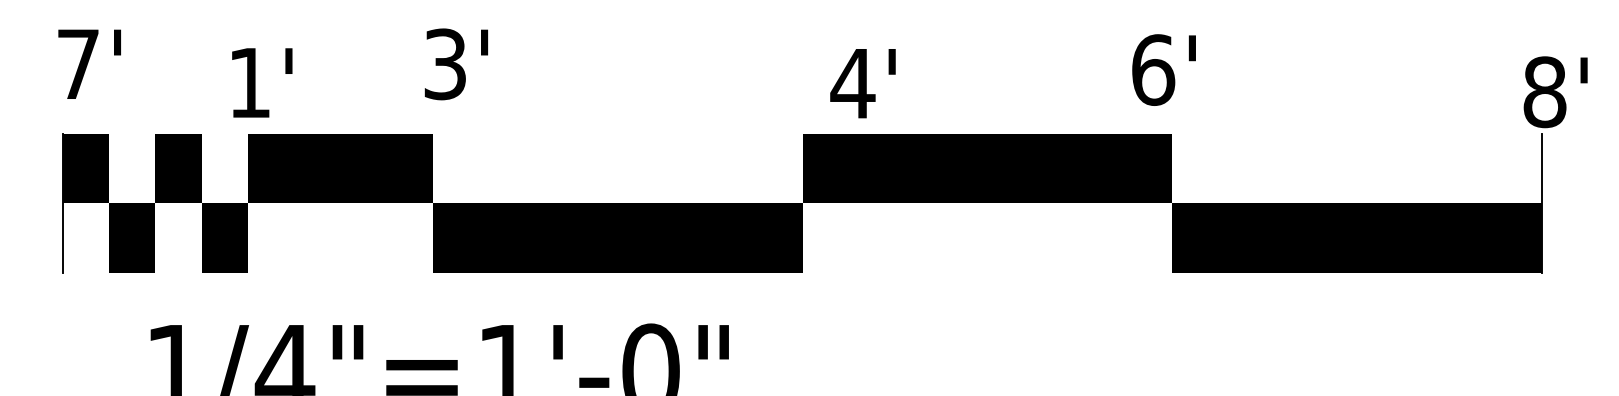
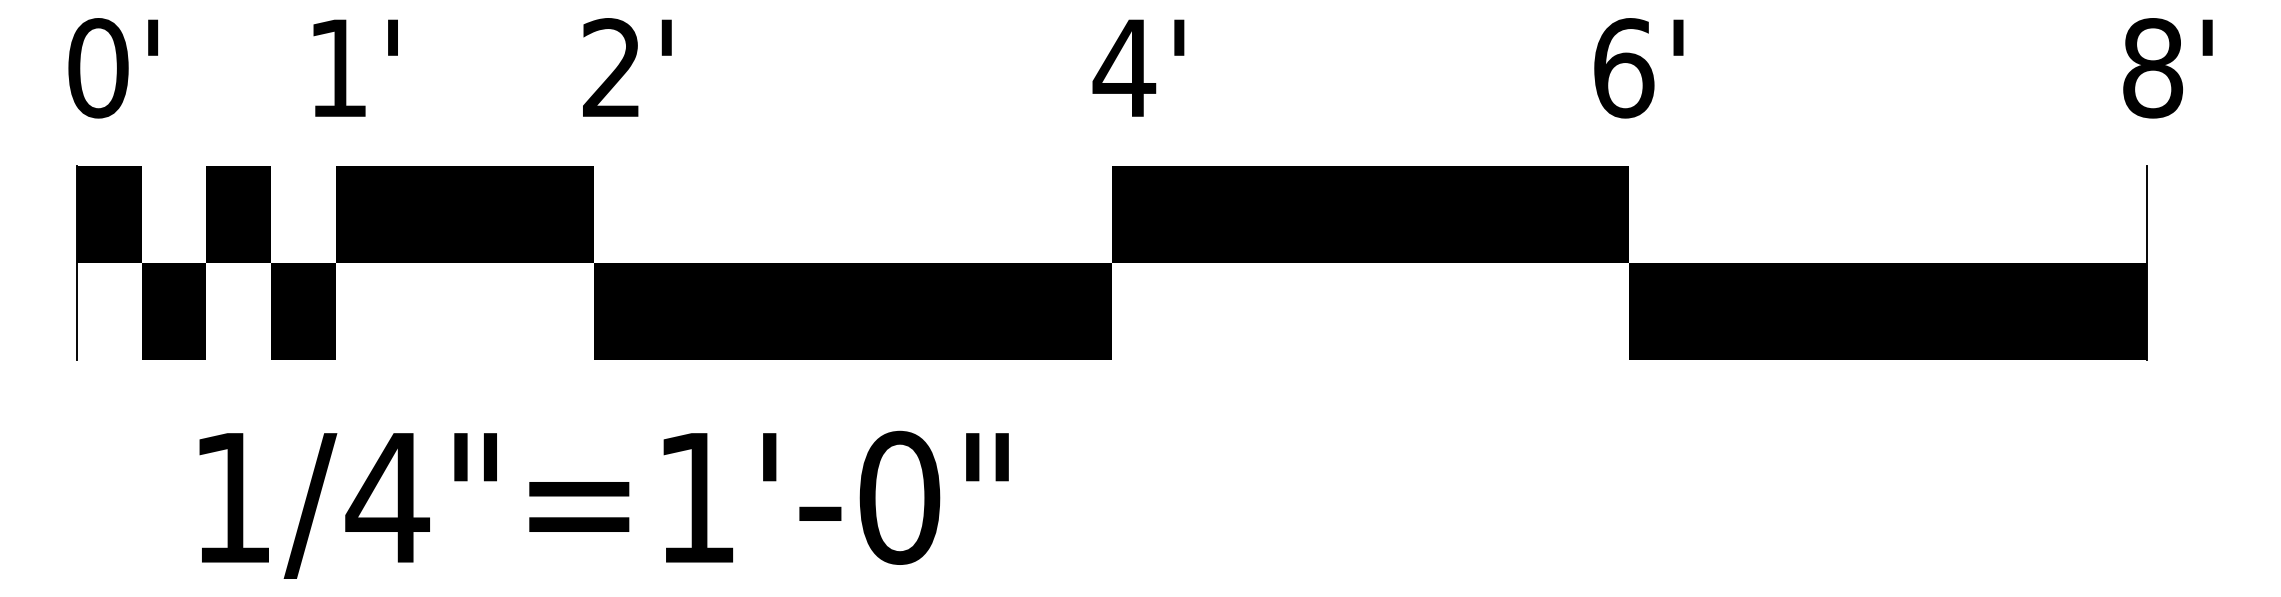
text: (78, 64) -> (98, 68), 7' -> 0'
text: (445, 64) -> (611, 68), 3' -> 2'
text: (1163, 70) -> (1638, 68), moved
text: (262, 82) -> (355, 67), moved
text: (863, 83) -> (1138, 67), moved
text: (1555, 92) -> (2167, 68), moved

